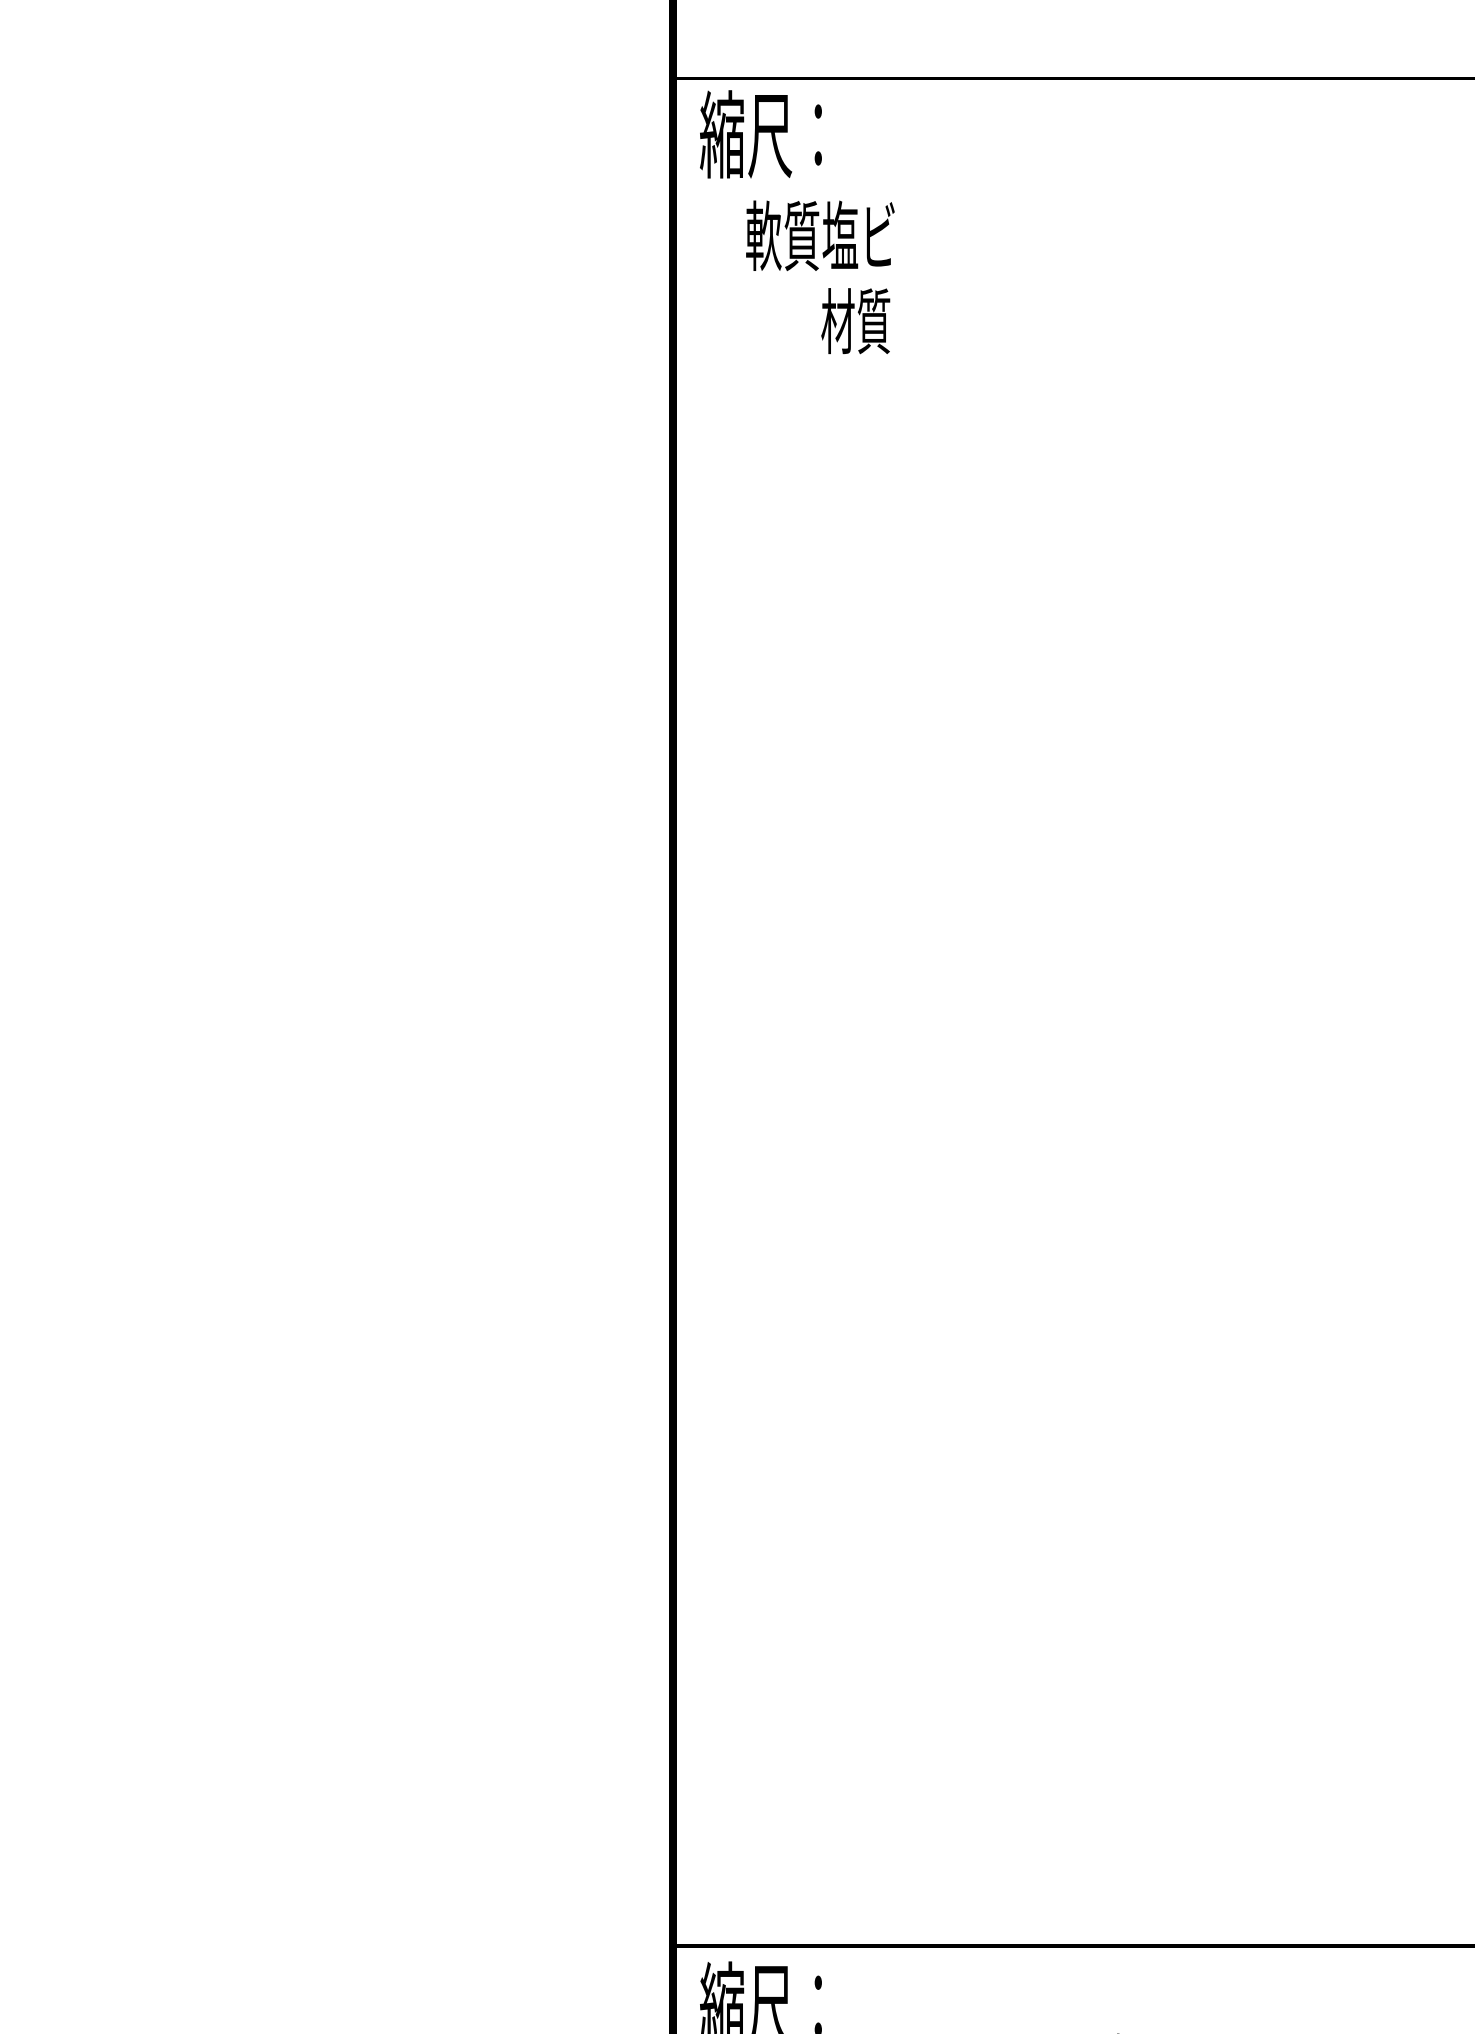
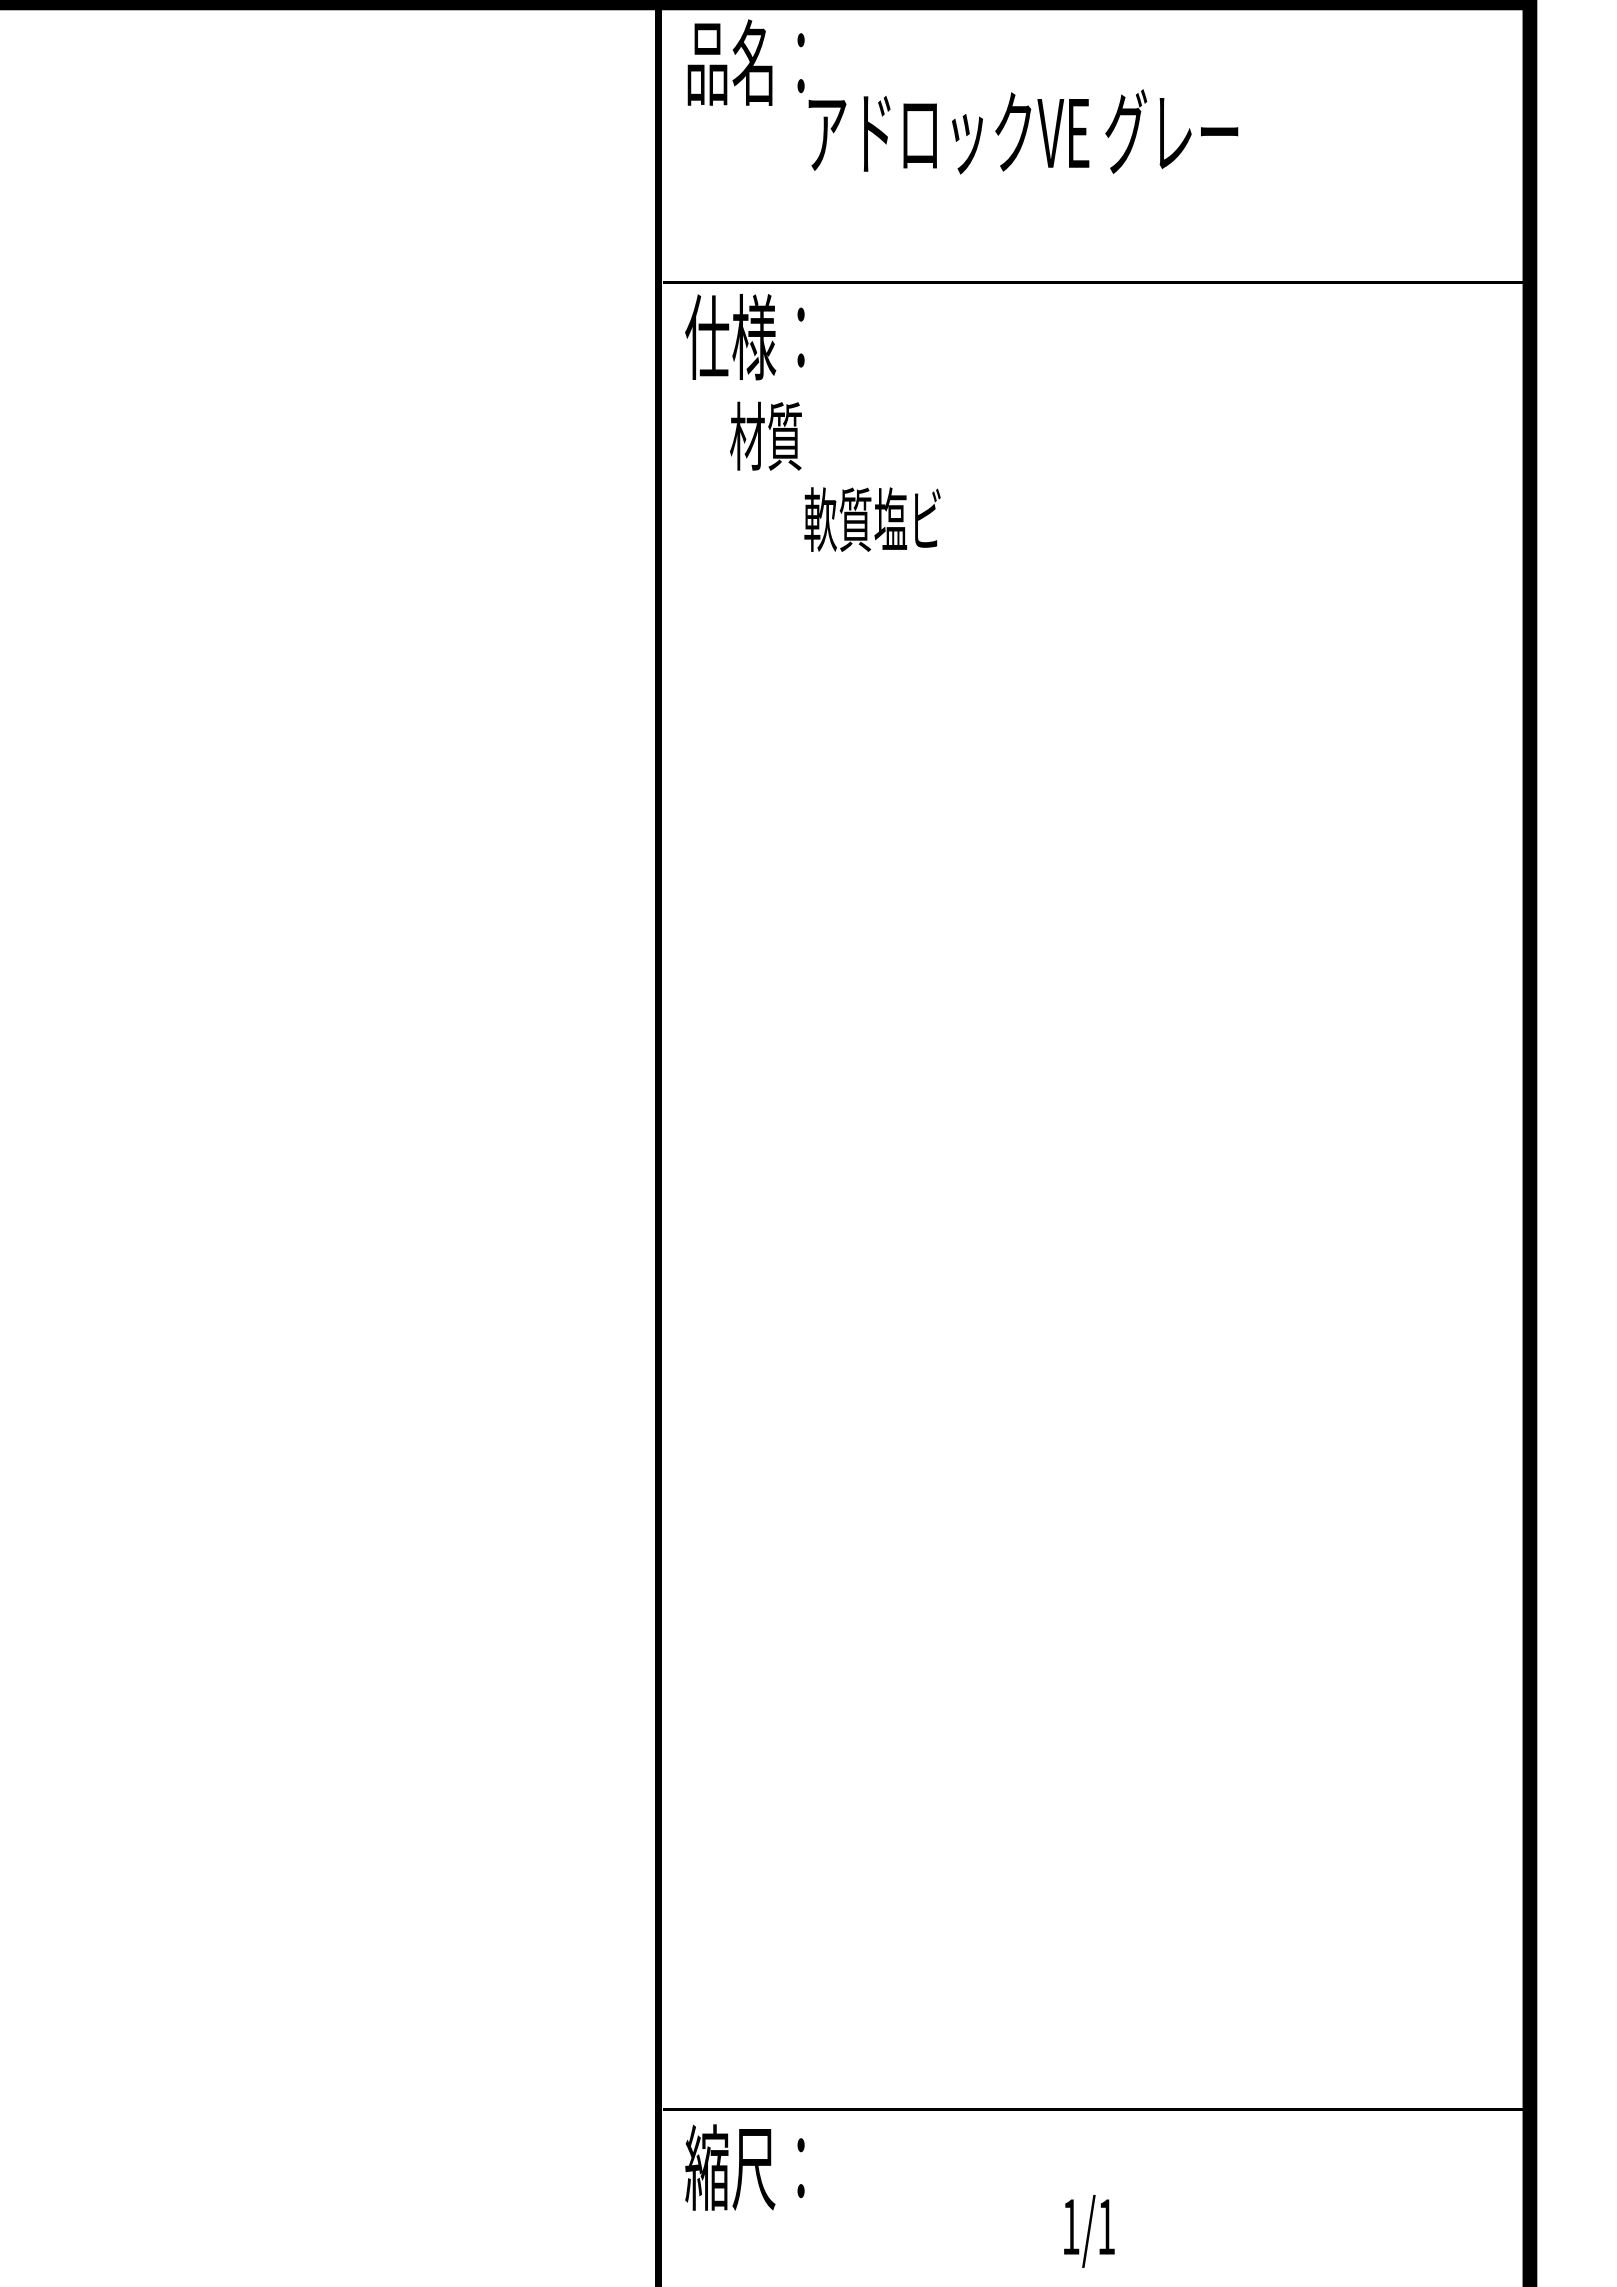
text: (746, 133) -> (730, 336), 縮尺： -> 仕様：
text: (819, 235) -> (802, 435), 軟質塩ビ -> 材質
text: (891, 320) -> (872, 519), 材質 -> 軟質塩ビ

